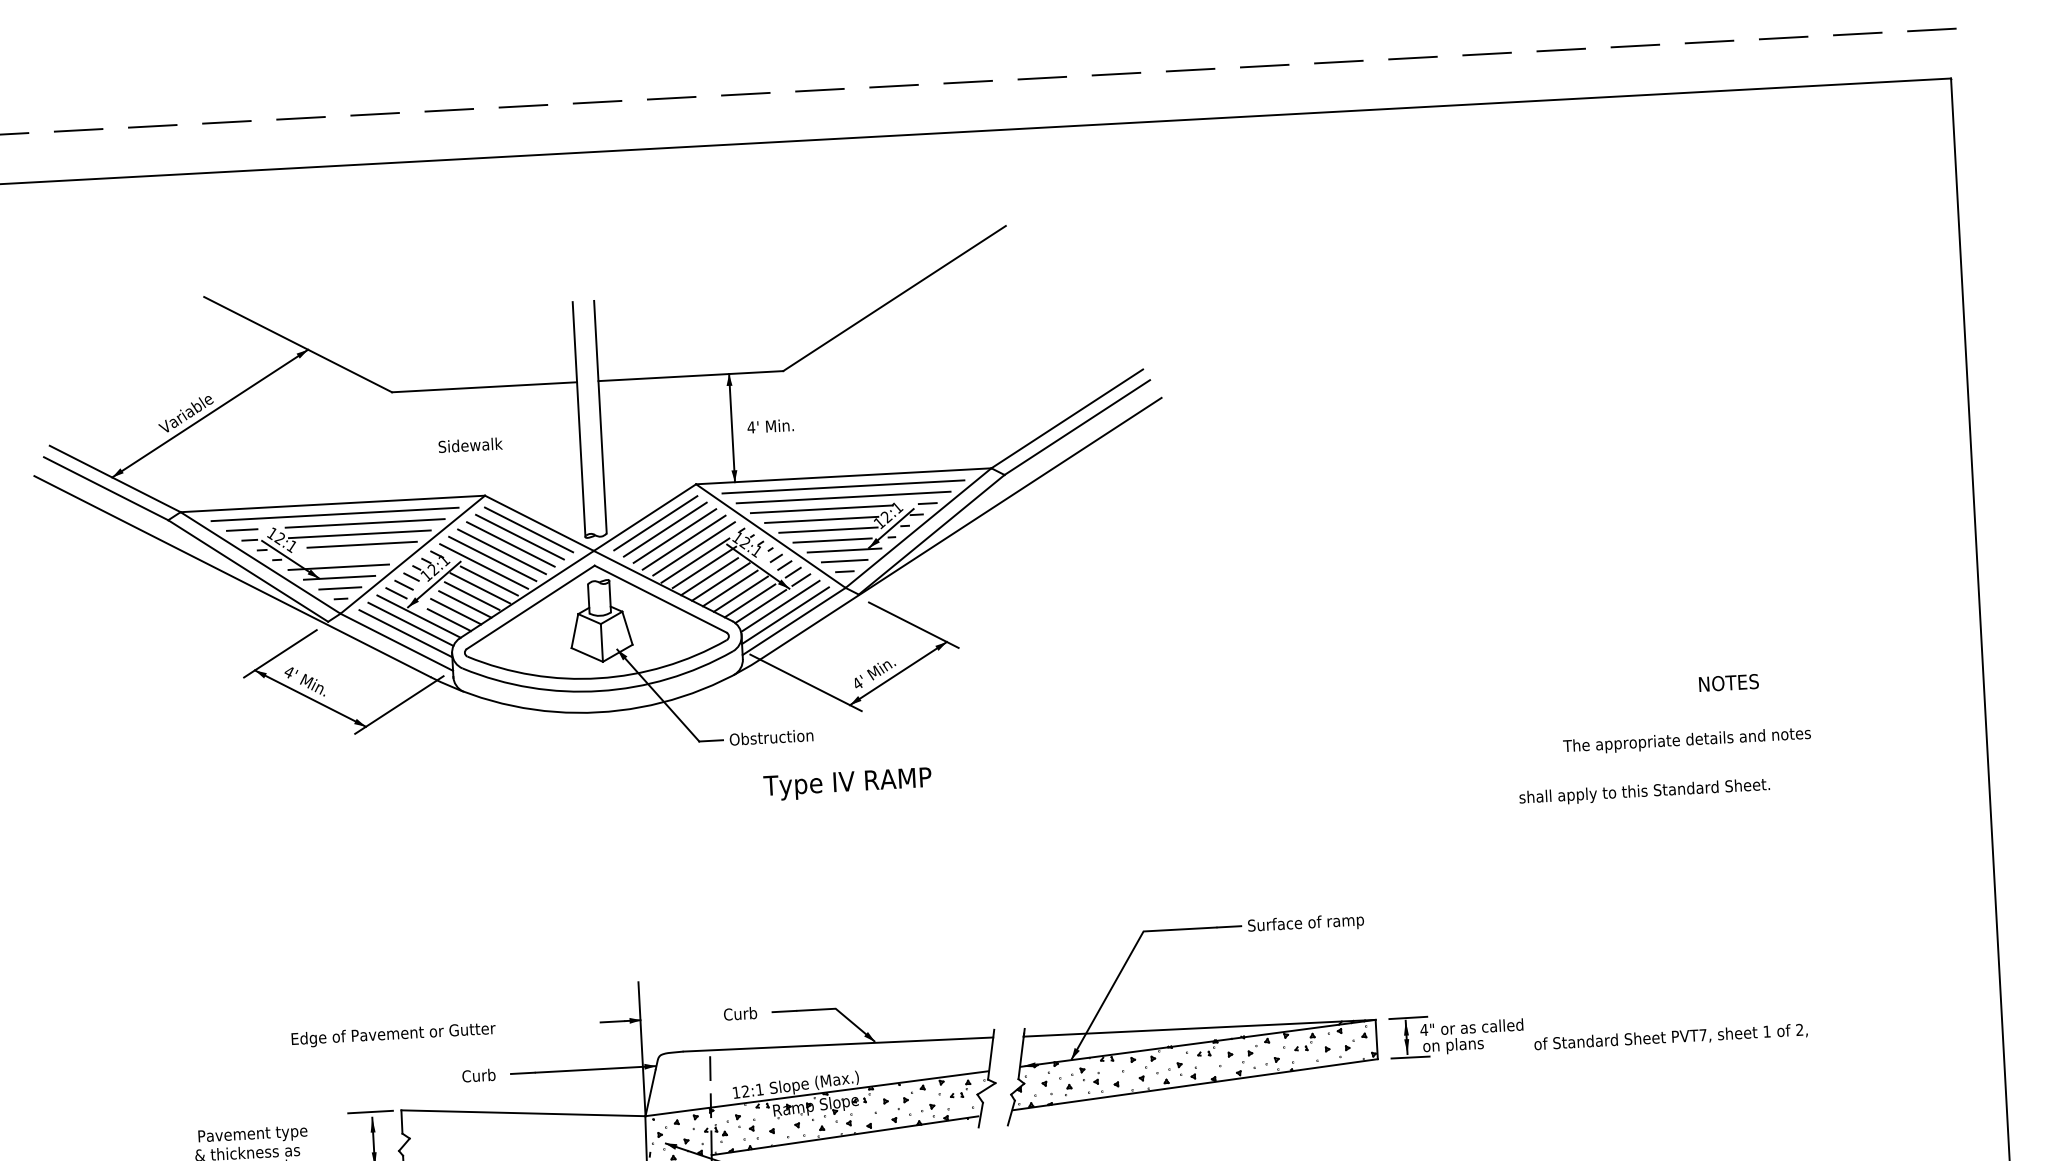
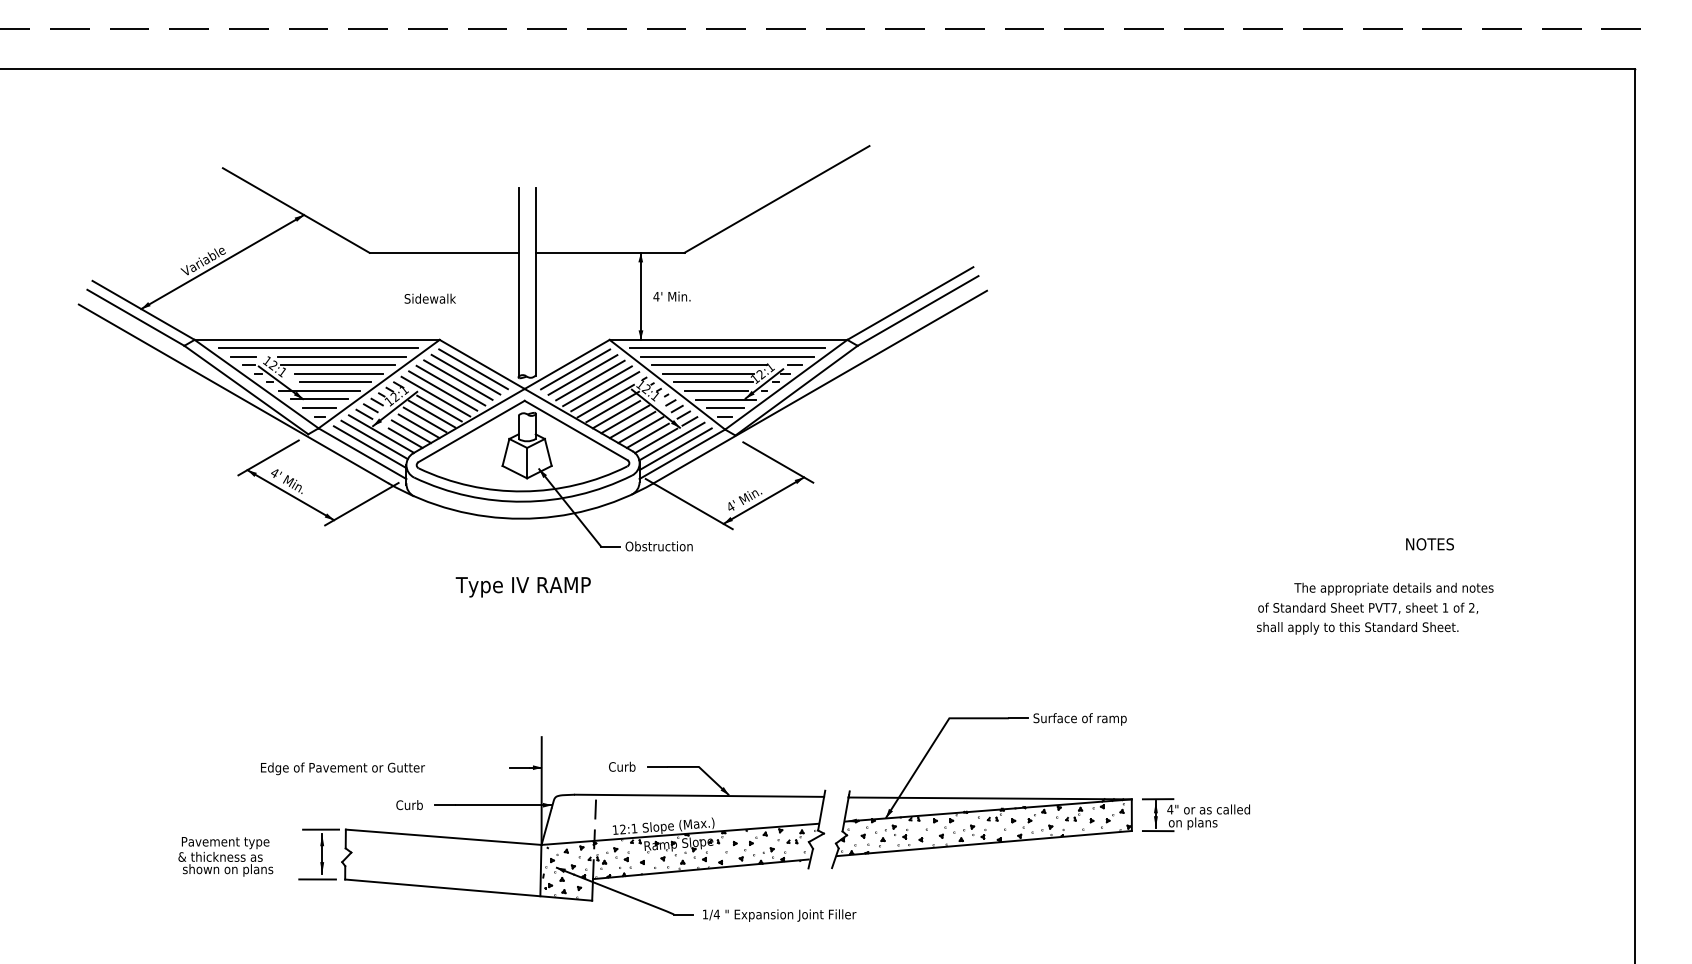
line: (358, 555) -> (335, 382), added
text: (846, 784) -> (522, 587), moved
text: (1671, 1036) -> (1368, 607), moved

